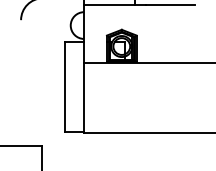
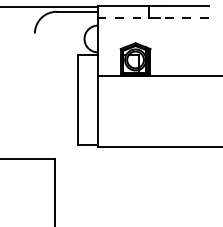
line: (109, 5) -> (123, 18), solid -> dashed
line: (170, 5) -> (184, 18), solid -> dashed

